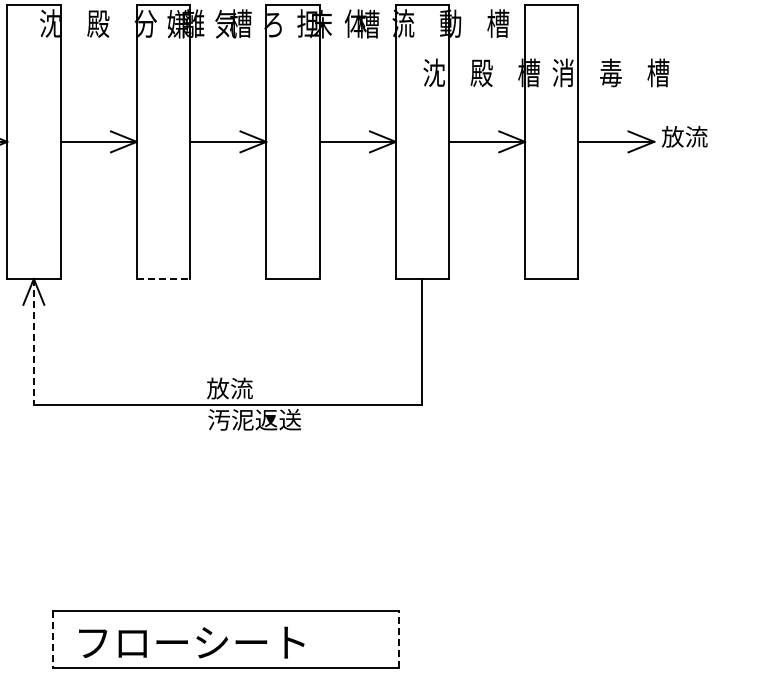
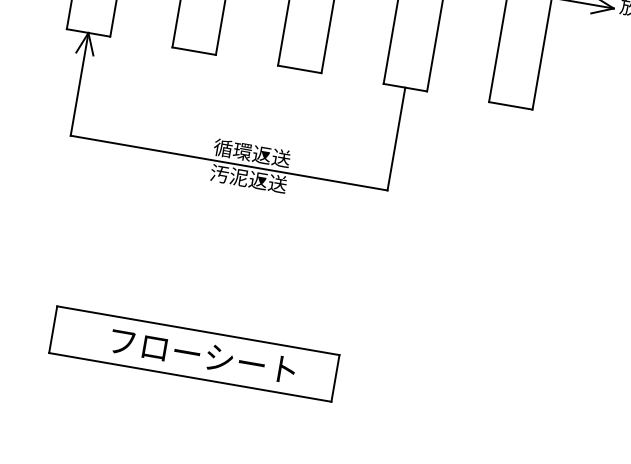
line: (163, 278) -> (194, 50), dashed -> solid
line: (33, 342) -> (79, 84), dashed -> solid
text: (253, 388) -> (252, 153), 放流 -> 循環返送
line: (52, 639) -> (52, 329), dashed -> solid
line: (399, 639) -> (335, 378), dashed -> solid
text: (191, 642) -> (202, 355), moved

